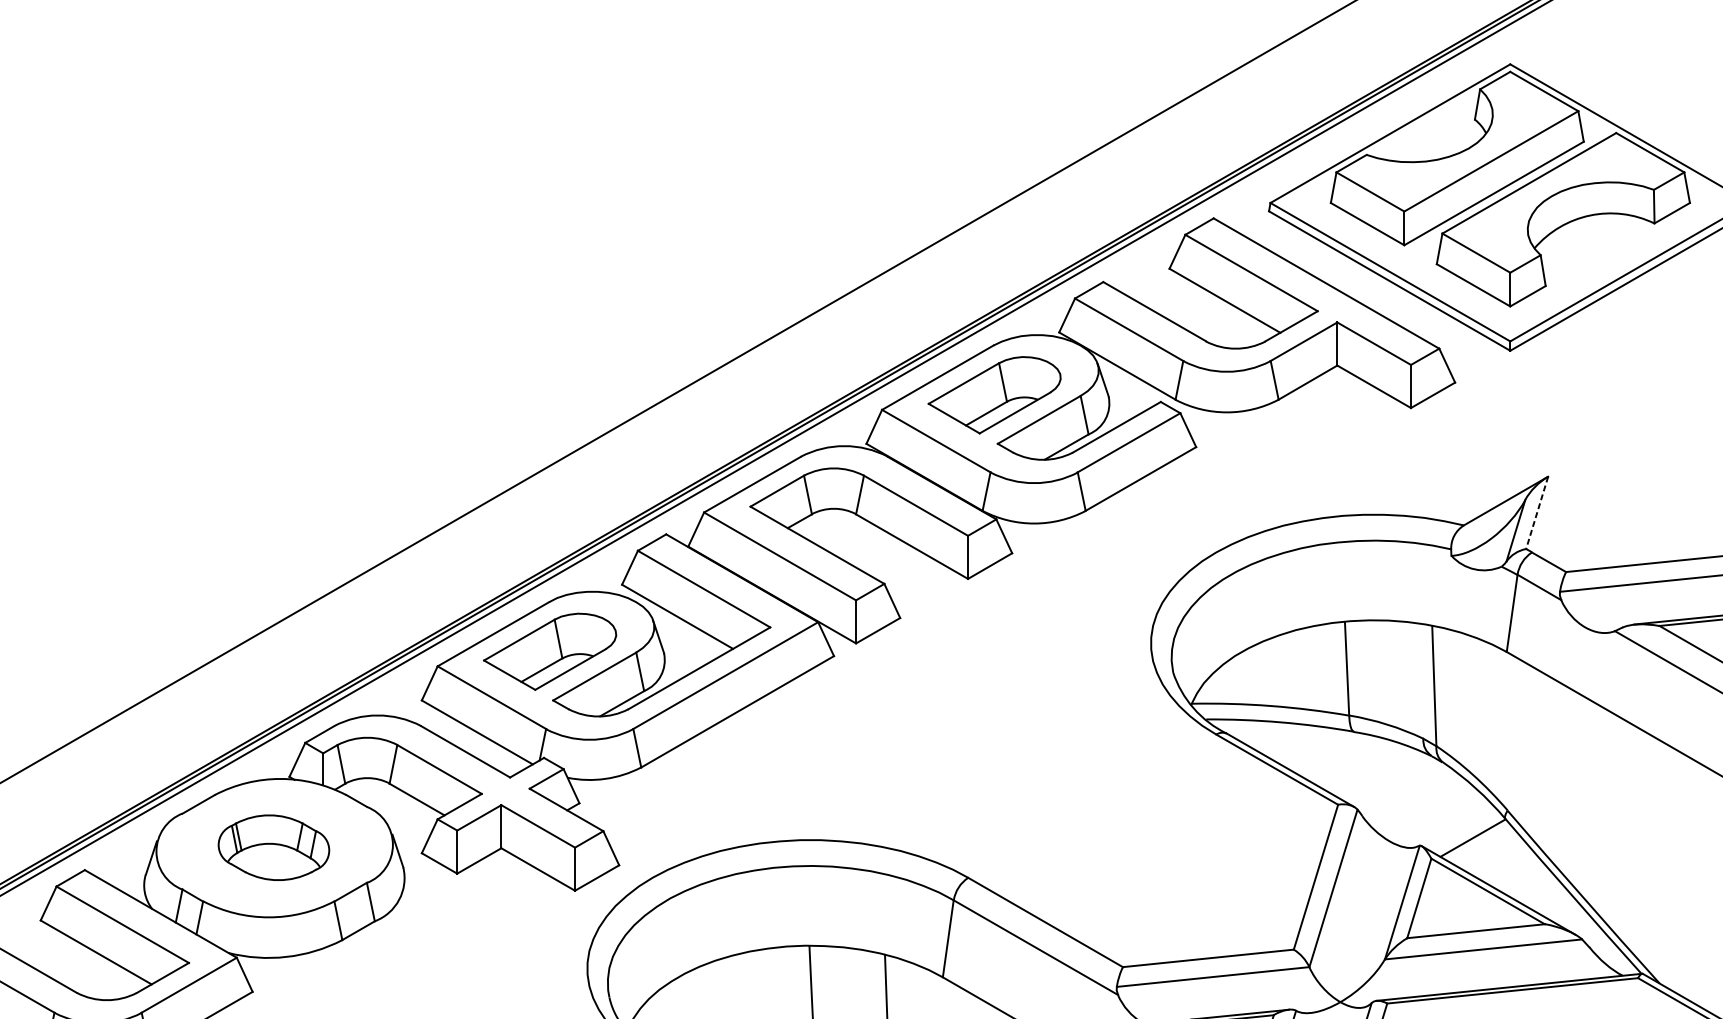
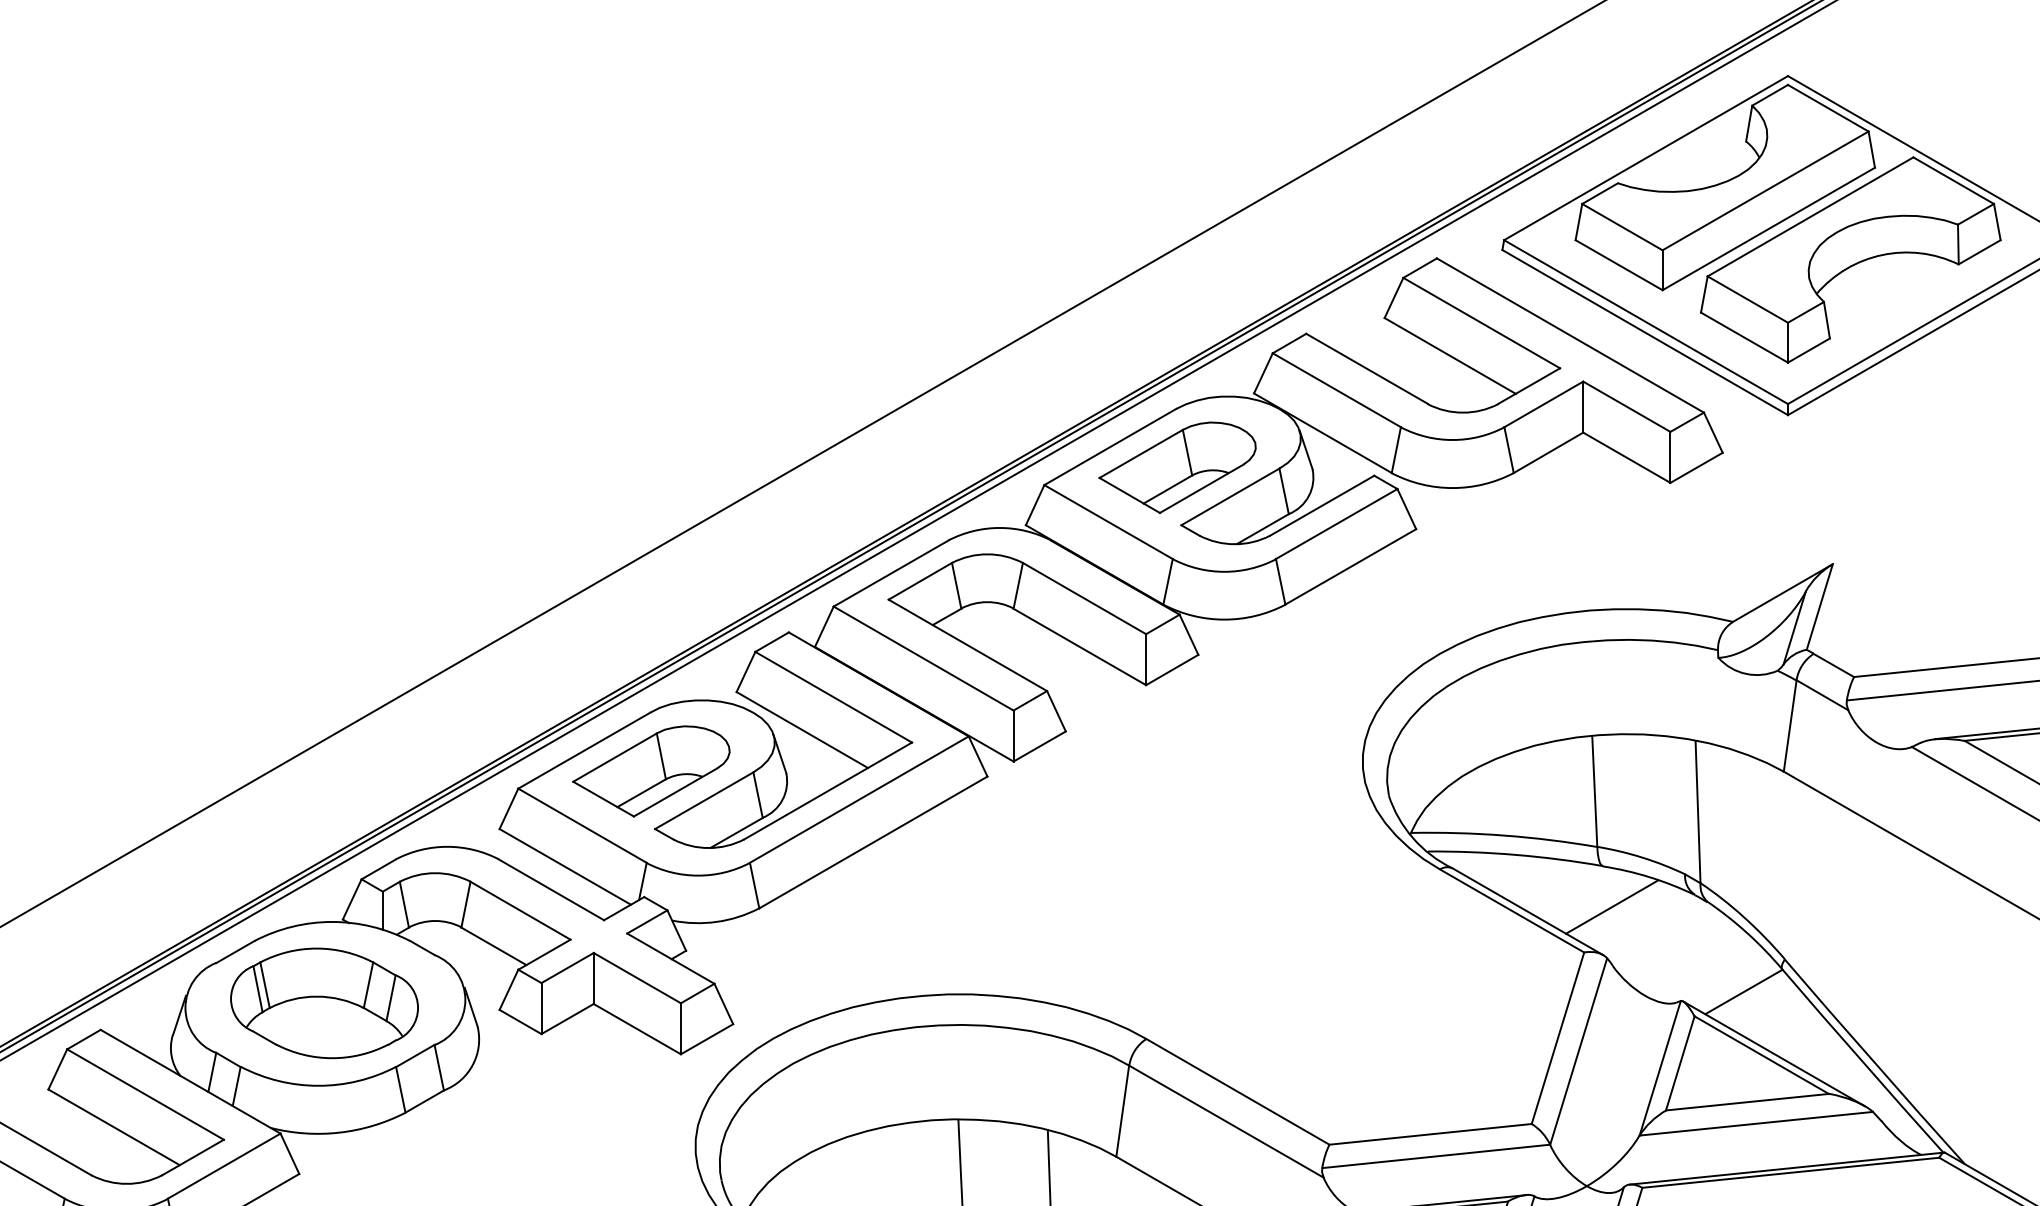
line: (1536, 513) -> (1819, 607), dashed -> solid
line: (1361, 765) -> (1611, 906), added
part: (273, 847) -> (324, 1003), size x1.43

